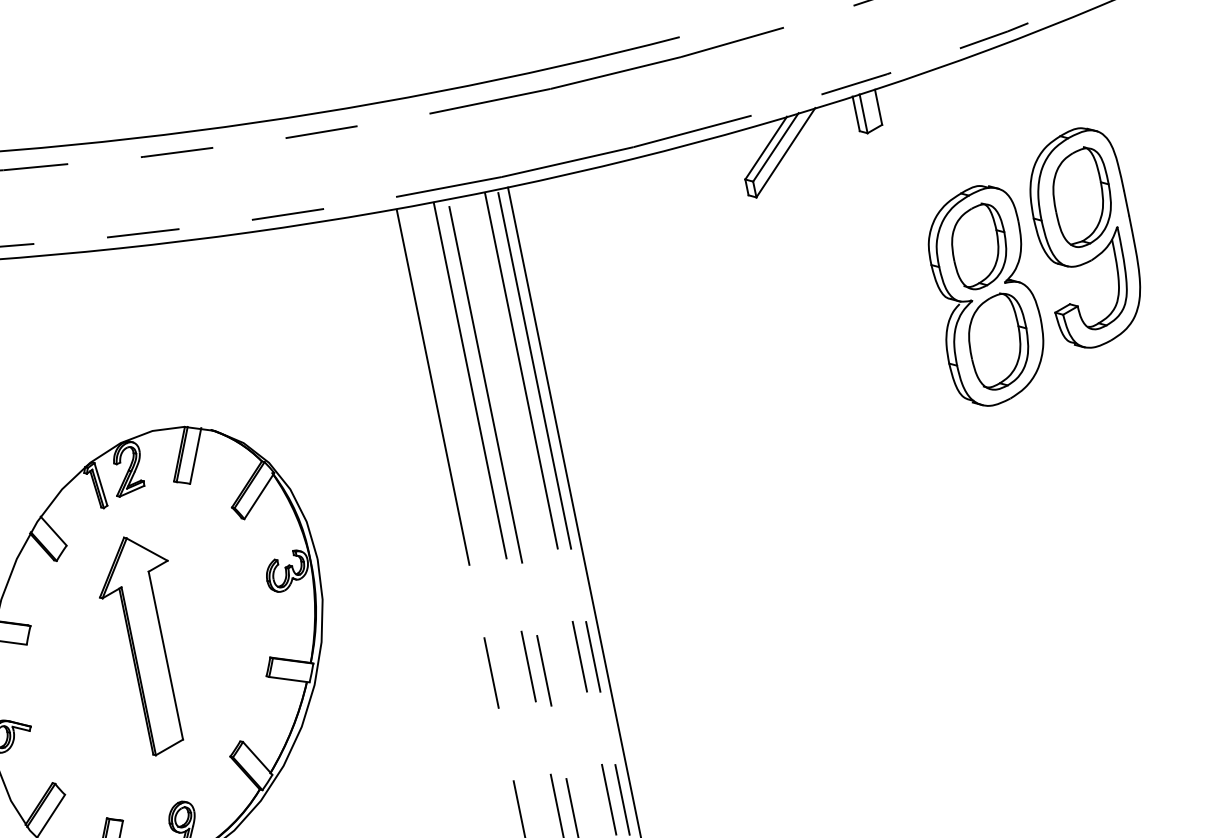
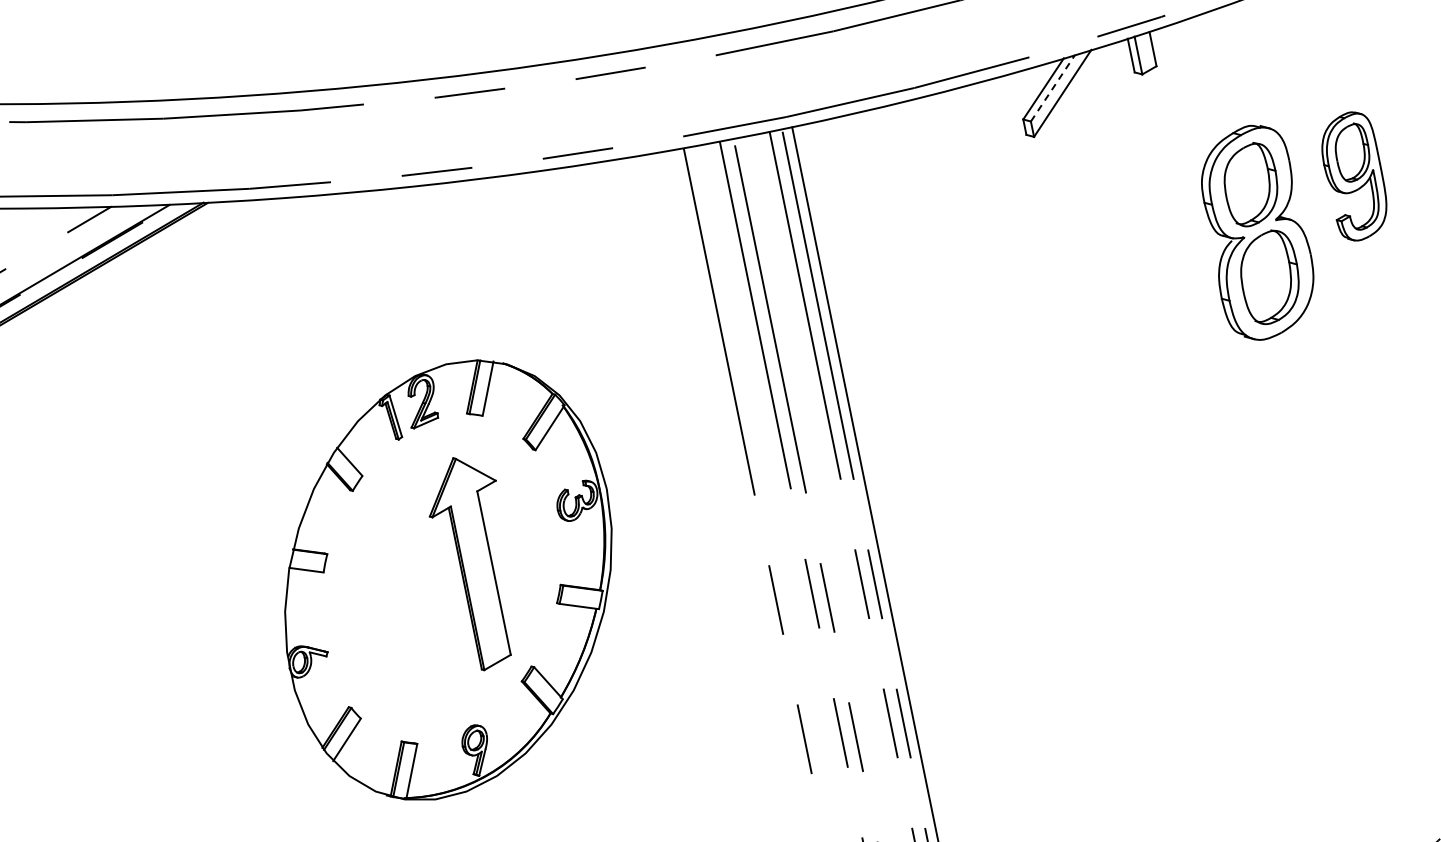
line: (776, 146) -> (1053, 87), solid -> dashed
part: (1085, 238) -> (1354, 176), size x0.6
part: (140, 646) -> (469, 564), moved

